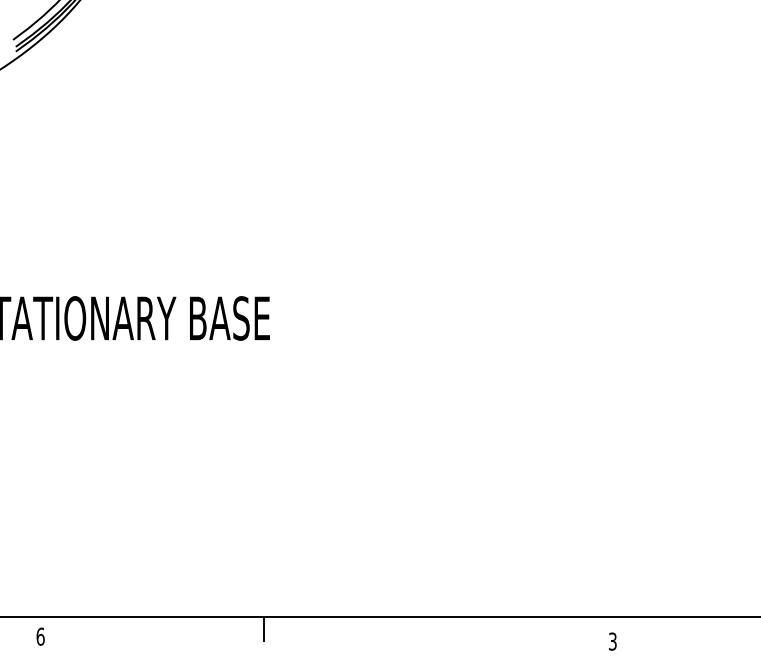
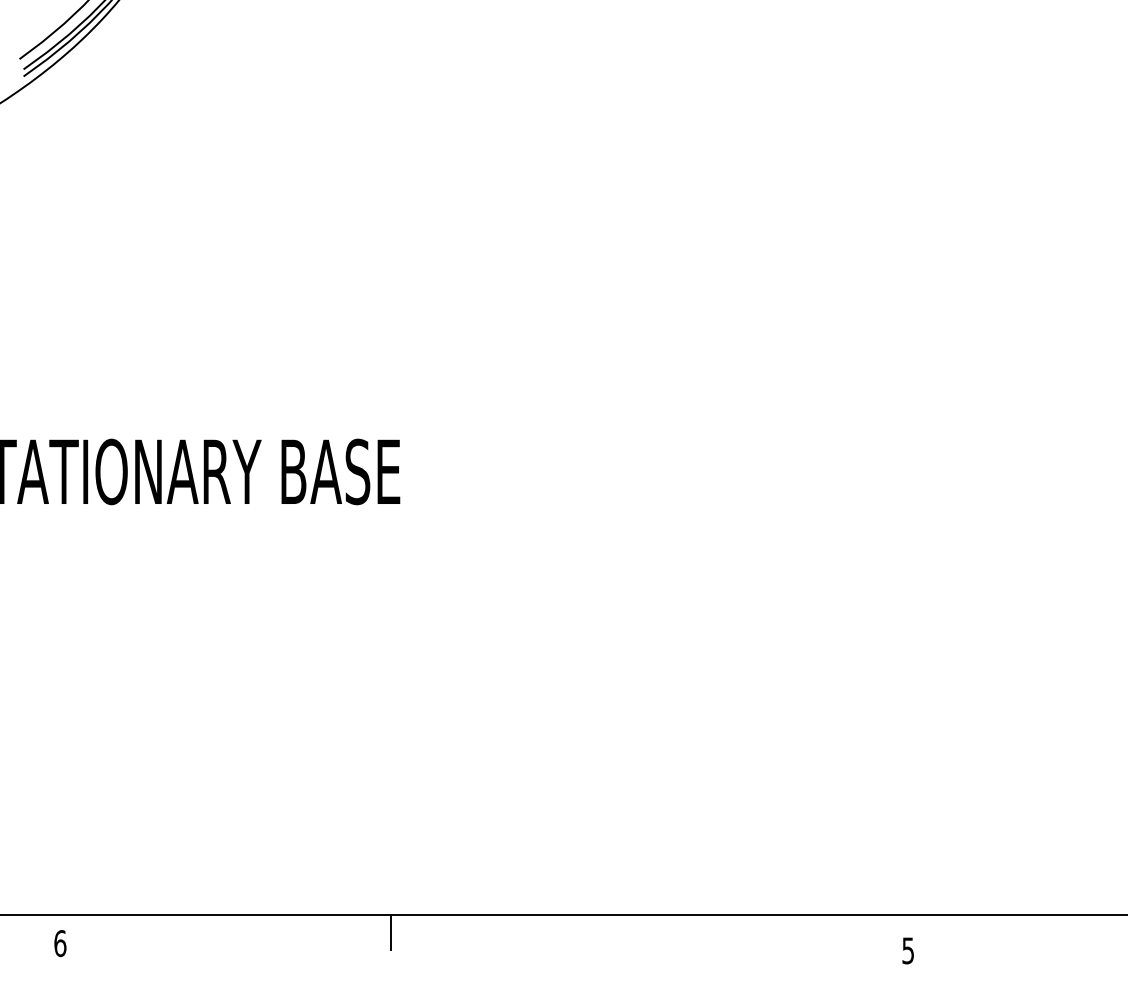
text: (612, 640) -> (907, 949), 3 -> 5

